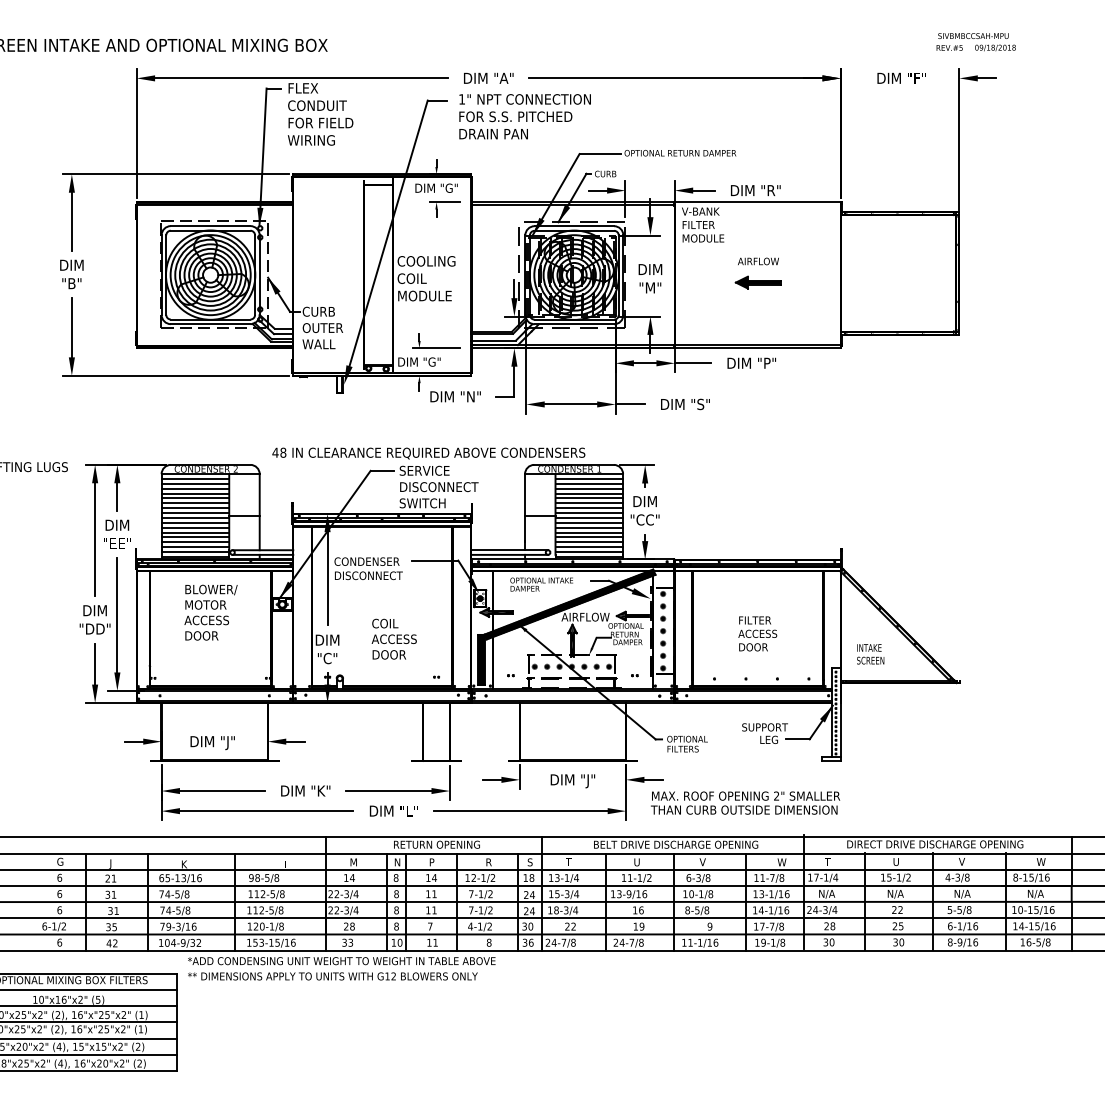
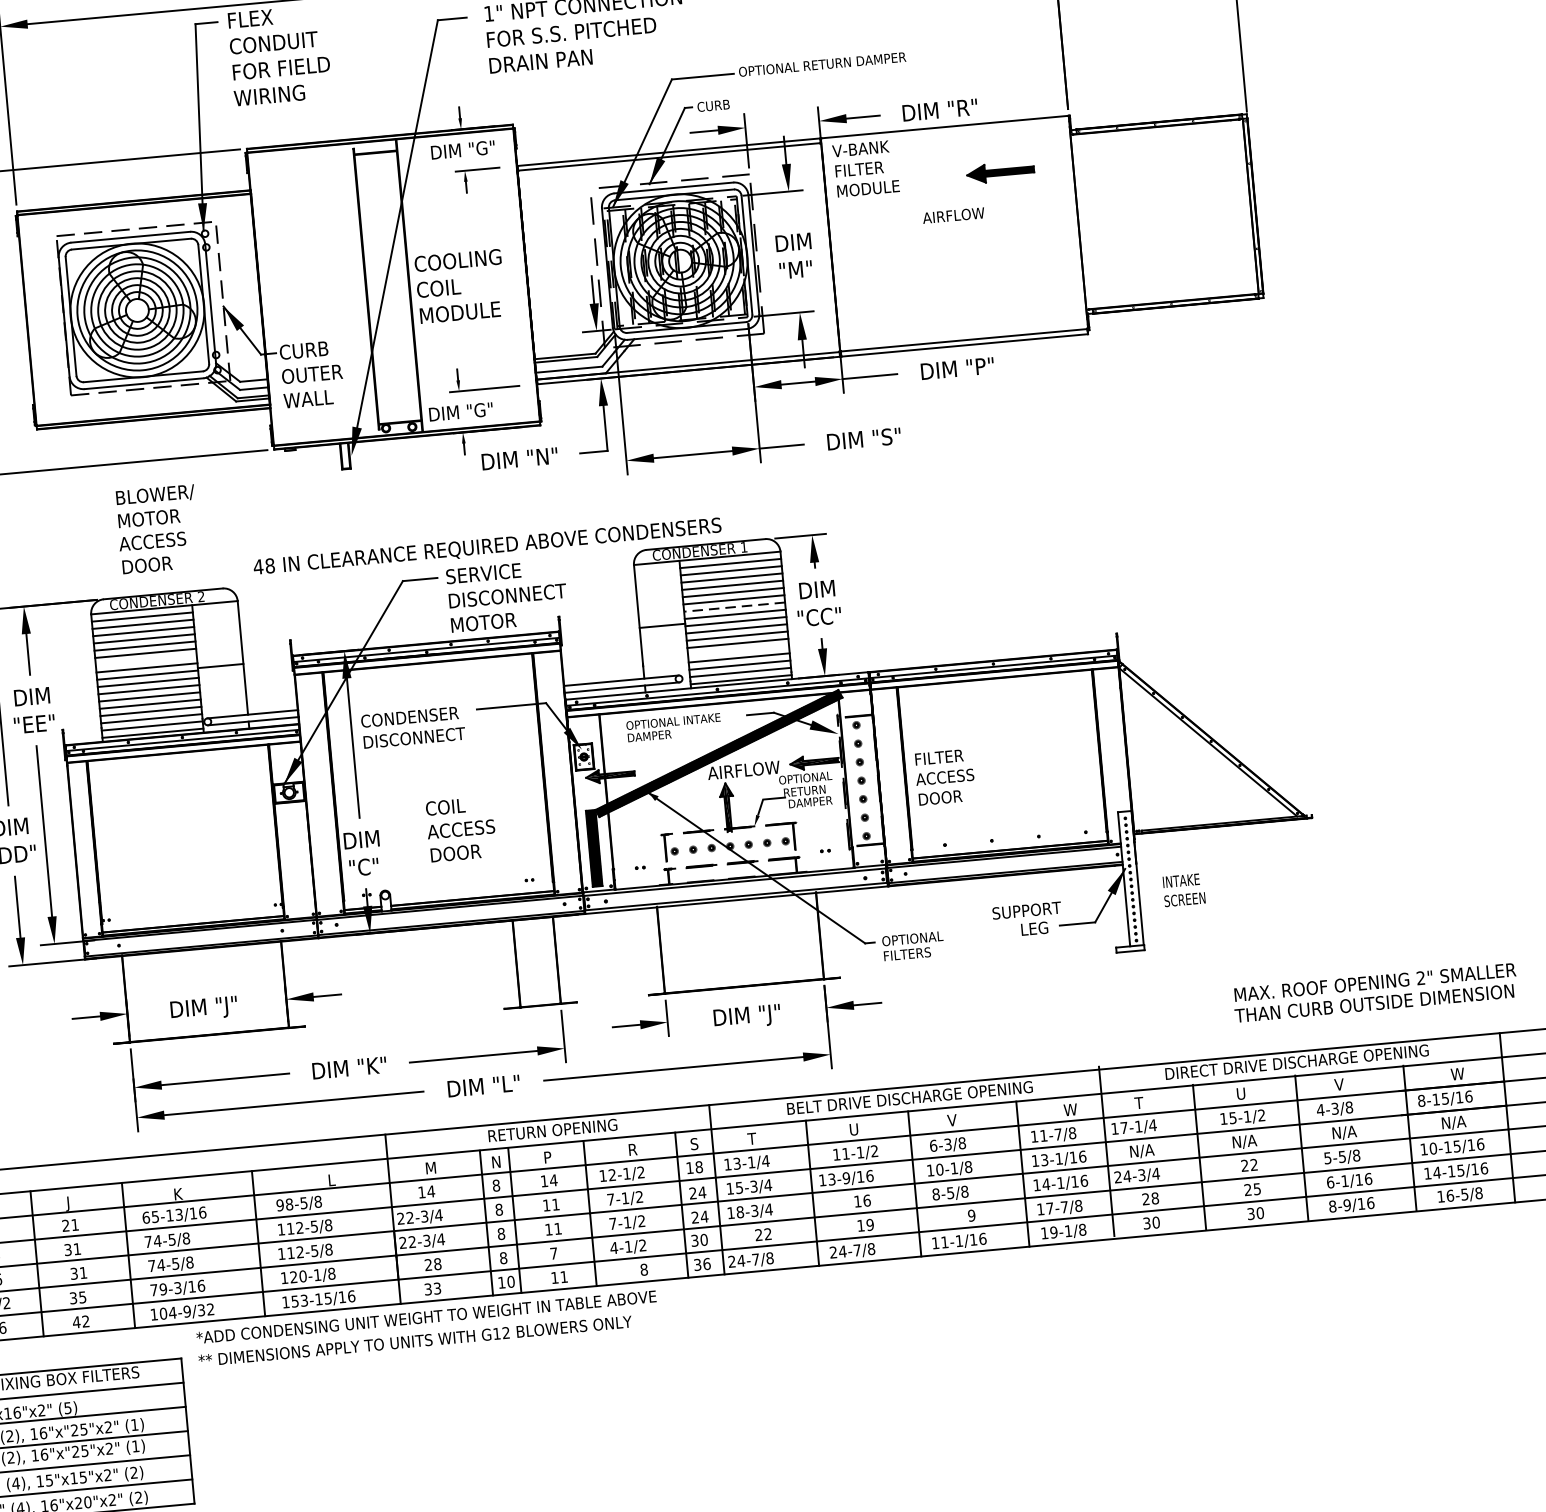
part: (757, 282) -> (999, 172), moved
text: (422, 503) -> (484, 622), SWITCH -> MOTOR
line: (195, 508) -> (146, 661), removed
line: (589, 508) -> (734, 607), solid -> dashed
line: (589, 537) -> (738, 650), removed
text: (210, 612) -> (157, 529), moved
text: (757, 633) -> (944, 776), moved
text: (870, 654) -> (1183, 890), moved
text: (745, 802) -> (1375, 991), moved

